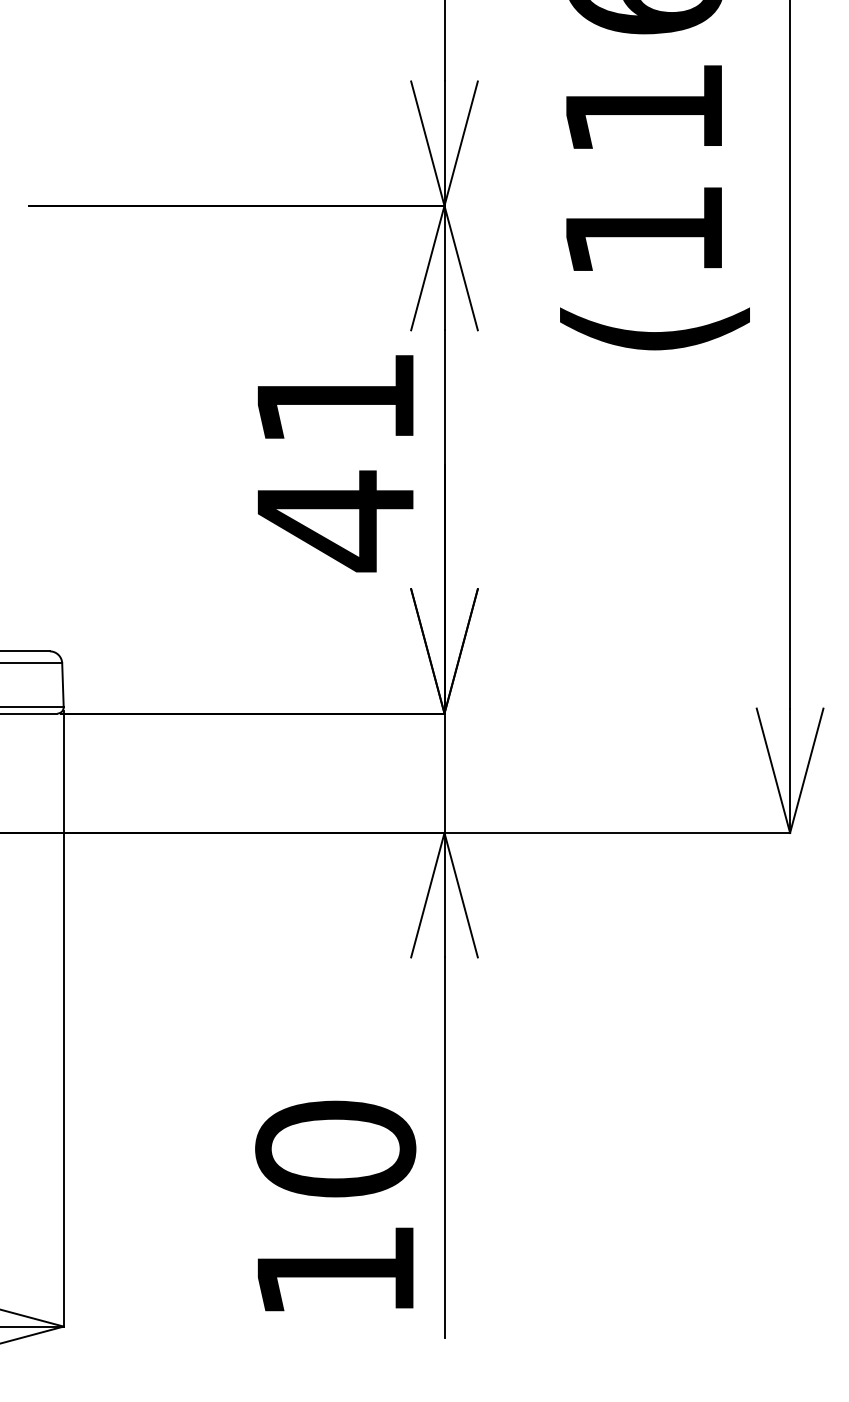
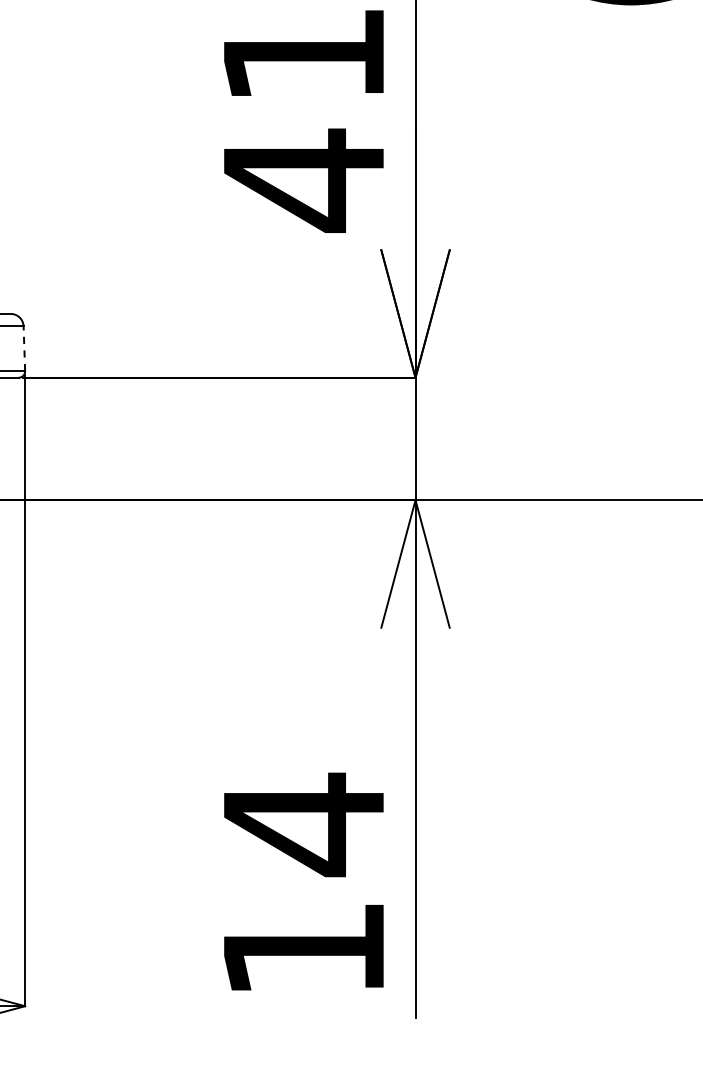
line: (62, 685) -> (23, 348), solid -> dashed
text: (335, 1149) -> (303, 824), 10 -> 14

